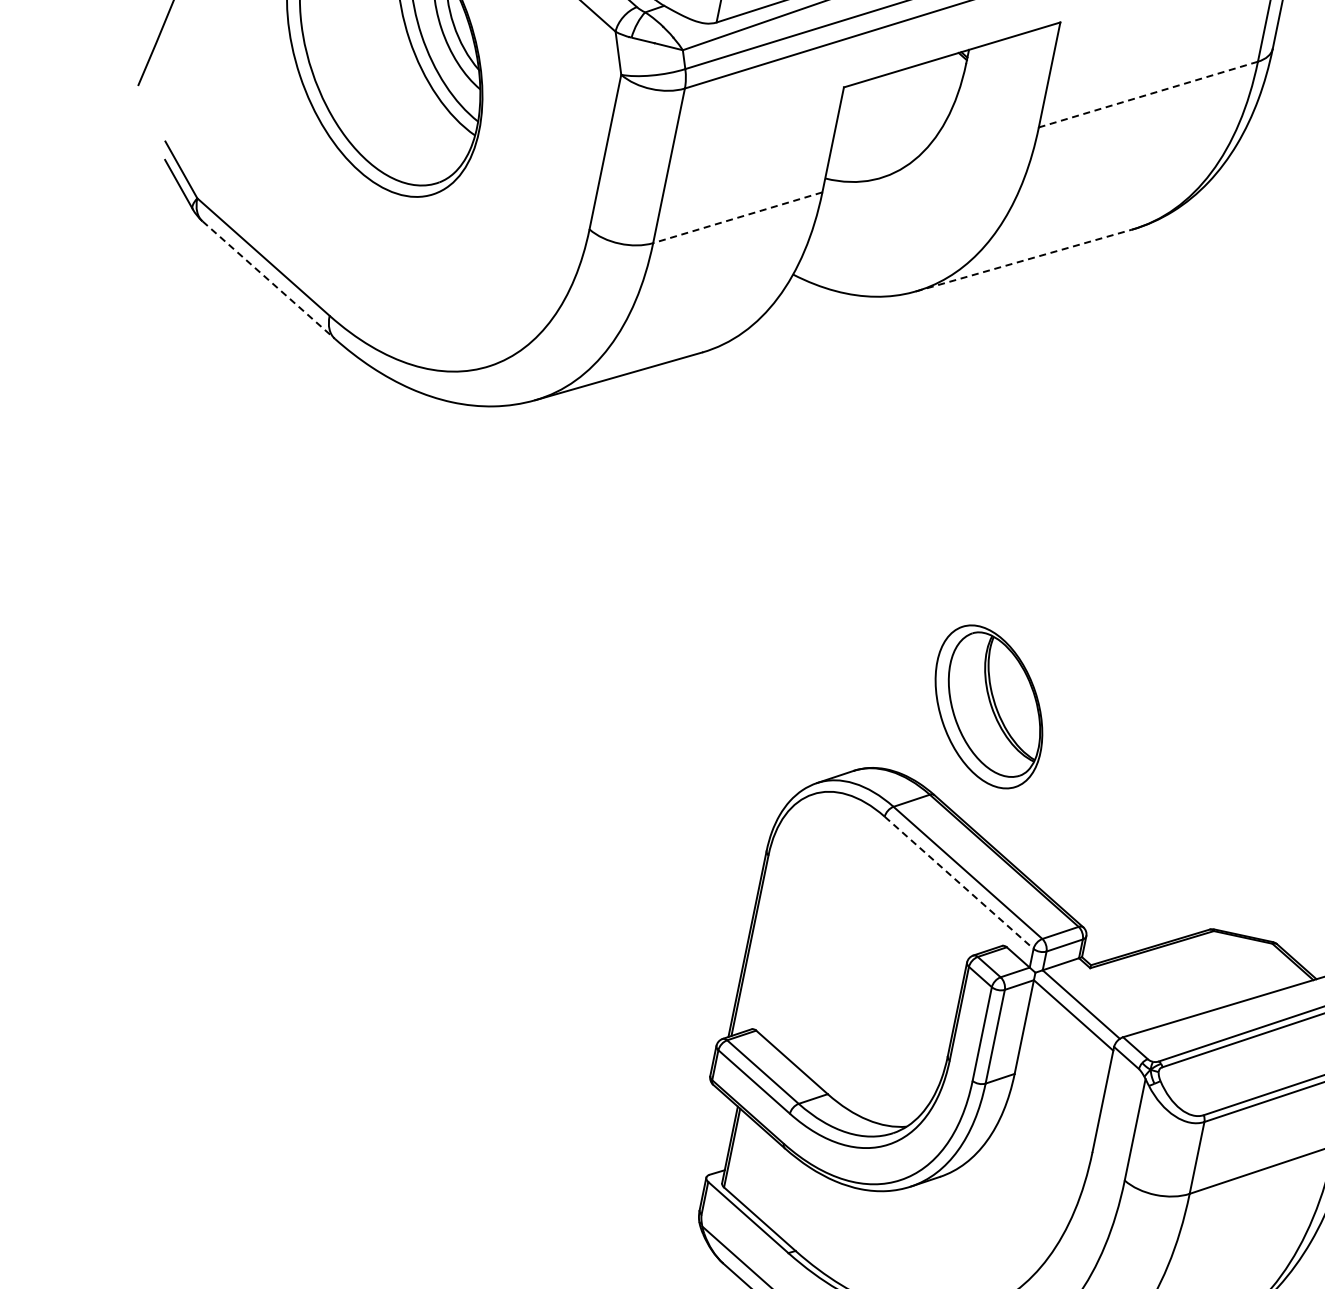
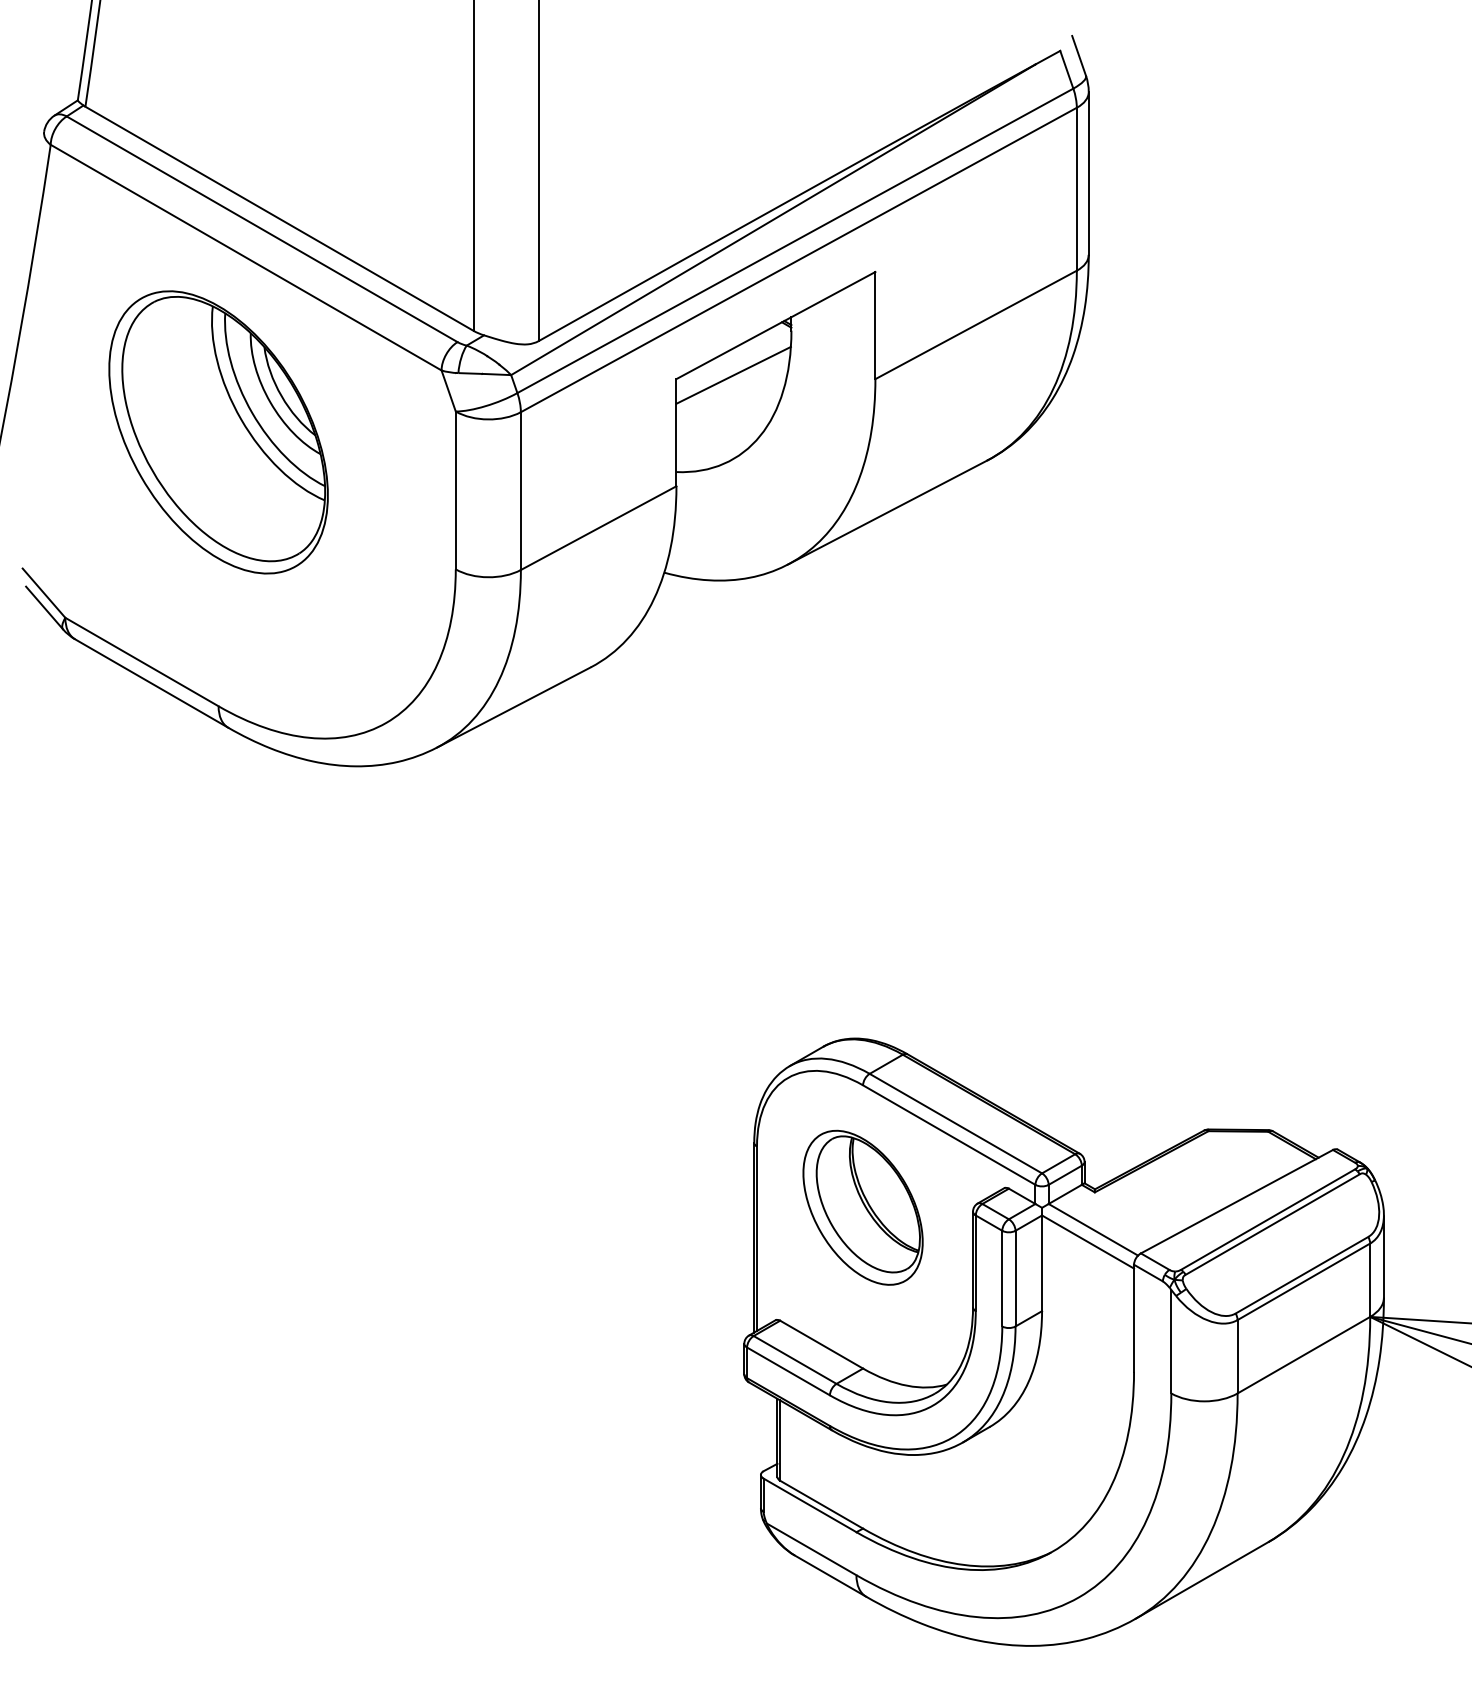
line: (900, 94) -> (733, 374), added
line: (1147, 95) -> (975, 325), dashed -> solid
line: (737, 218) -> (598, 528), dashed -> solid
line: (1023, 260) -> (887, 512), dashed -> solid
line: (269, 280) -> (152, 683), dashed -> solid
part: (988, 706) -> (862, 1207), moved
line: (959, 883) -> (949, 1135), dashed -> solid

